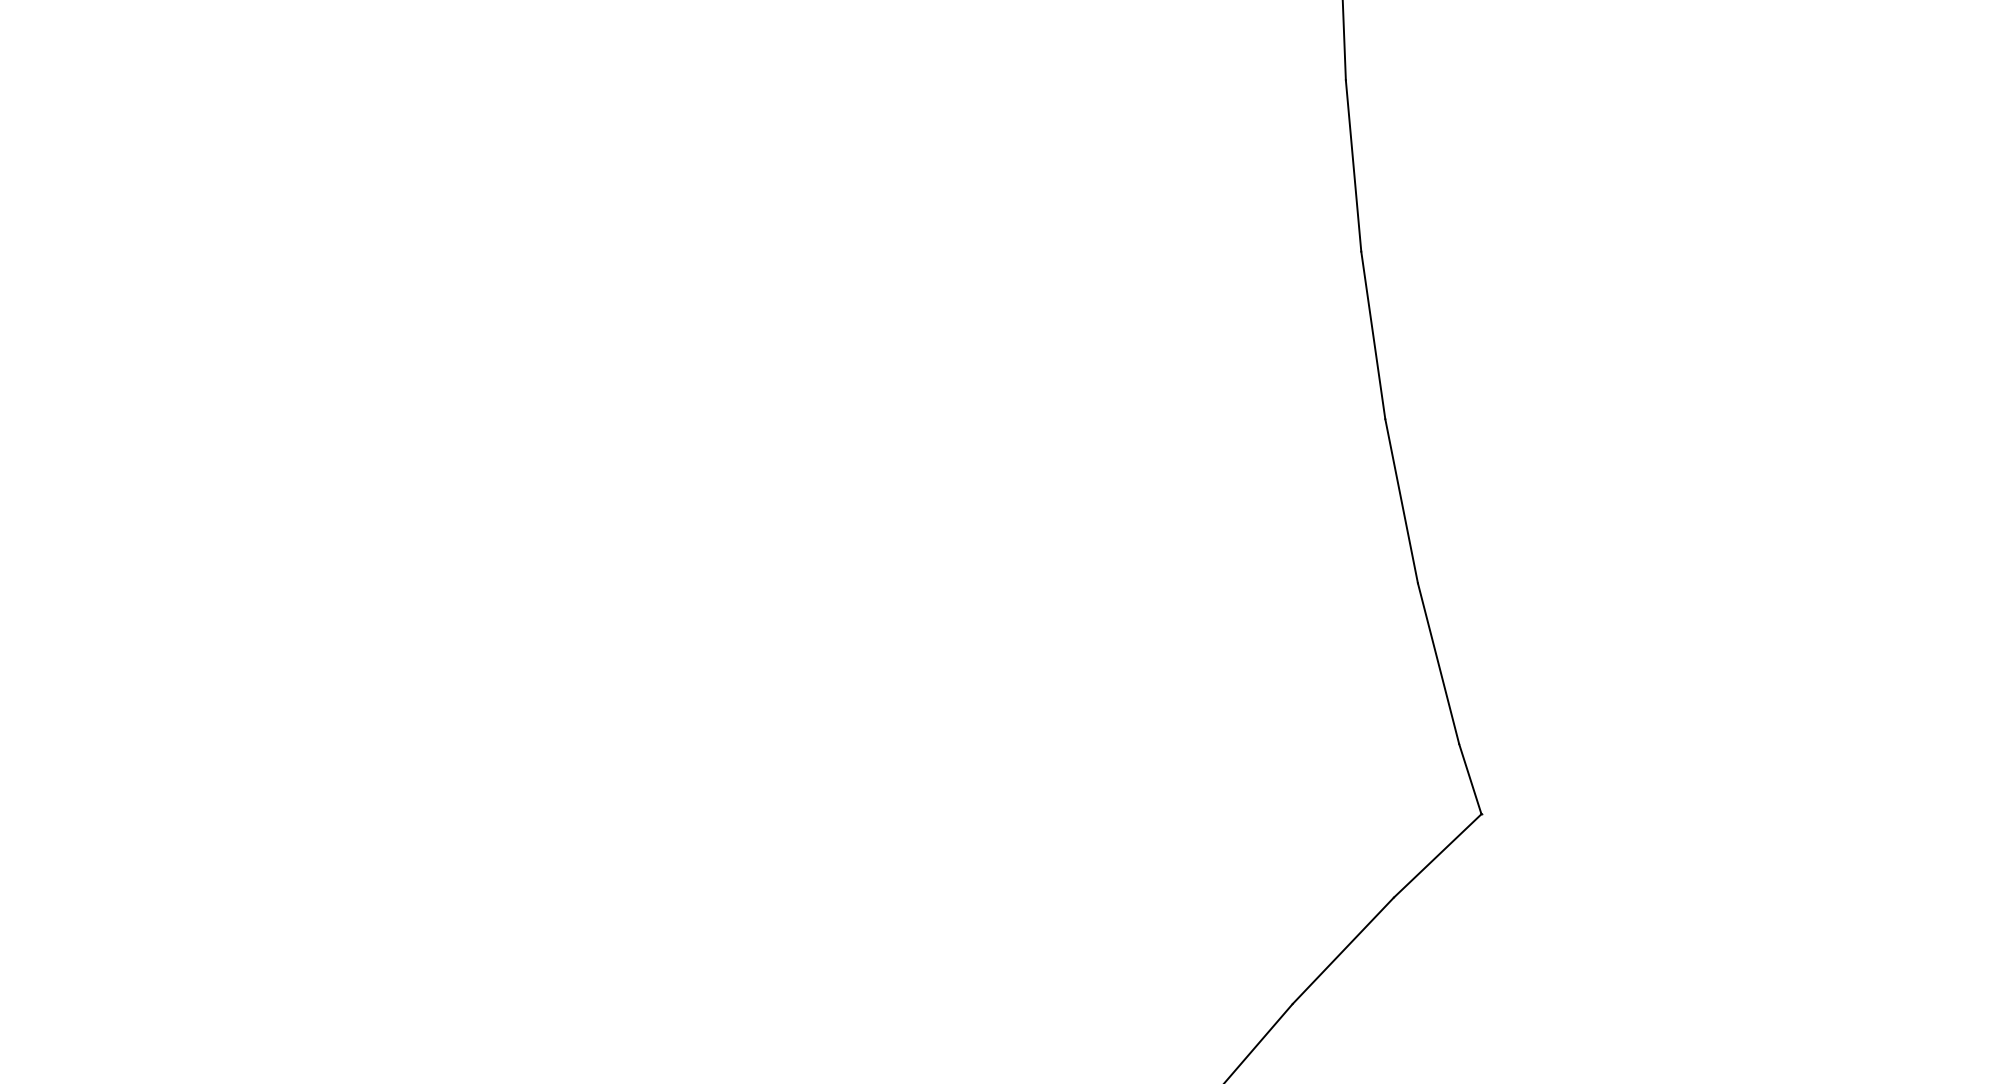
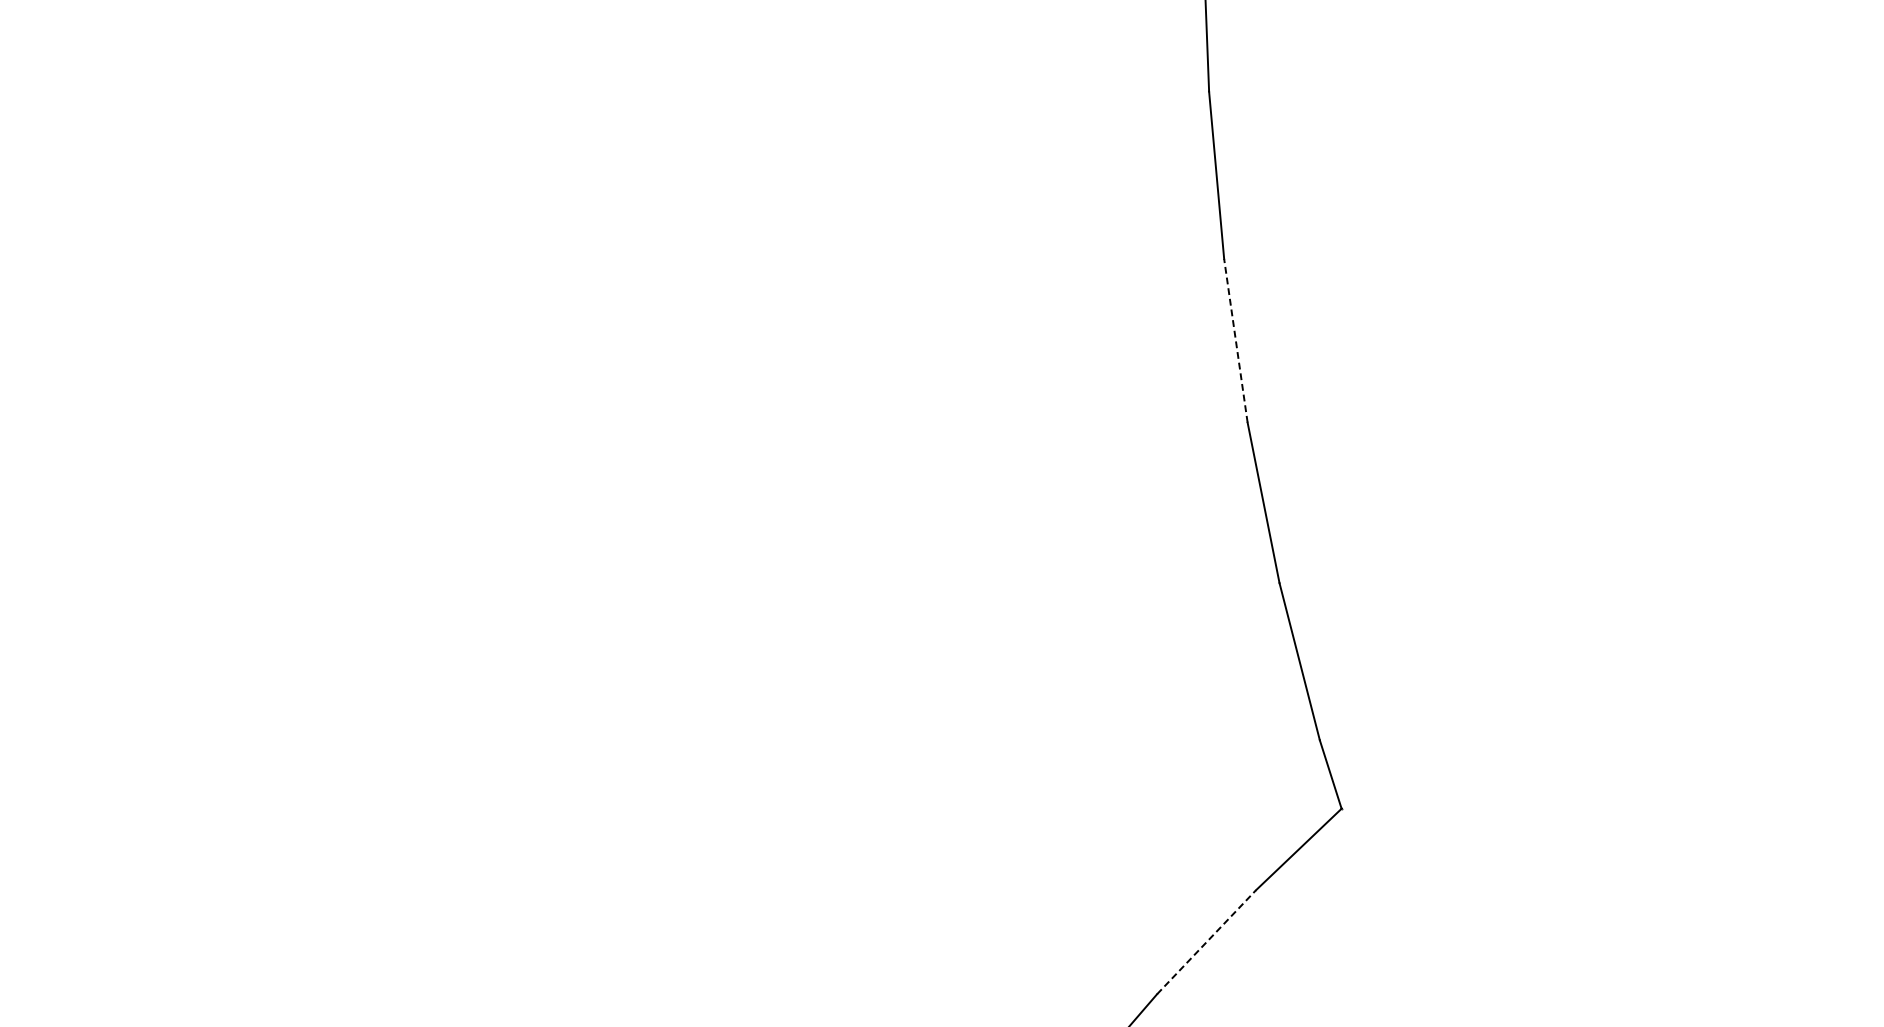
line: (1373, 335) -> (1236, 340), solid -> dashed
line: (1343, 950) -> (1206, 941), solid -> dashed

